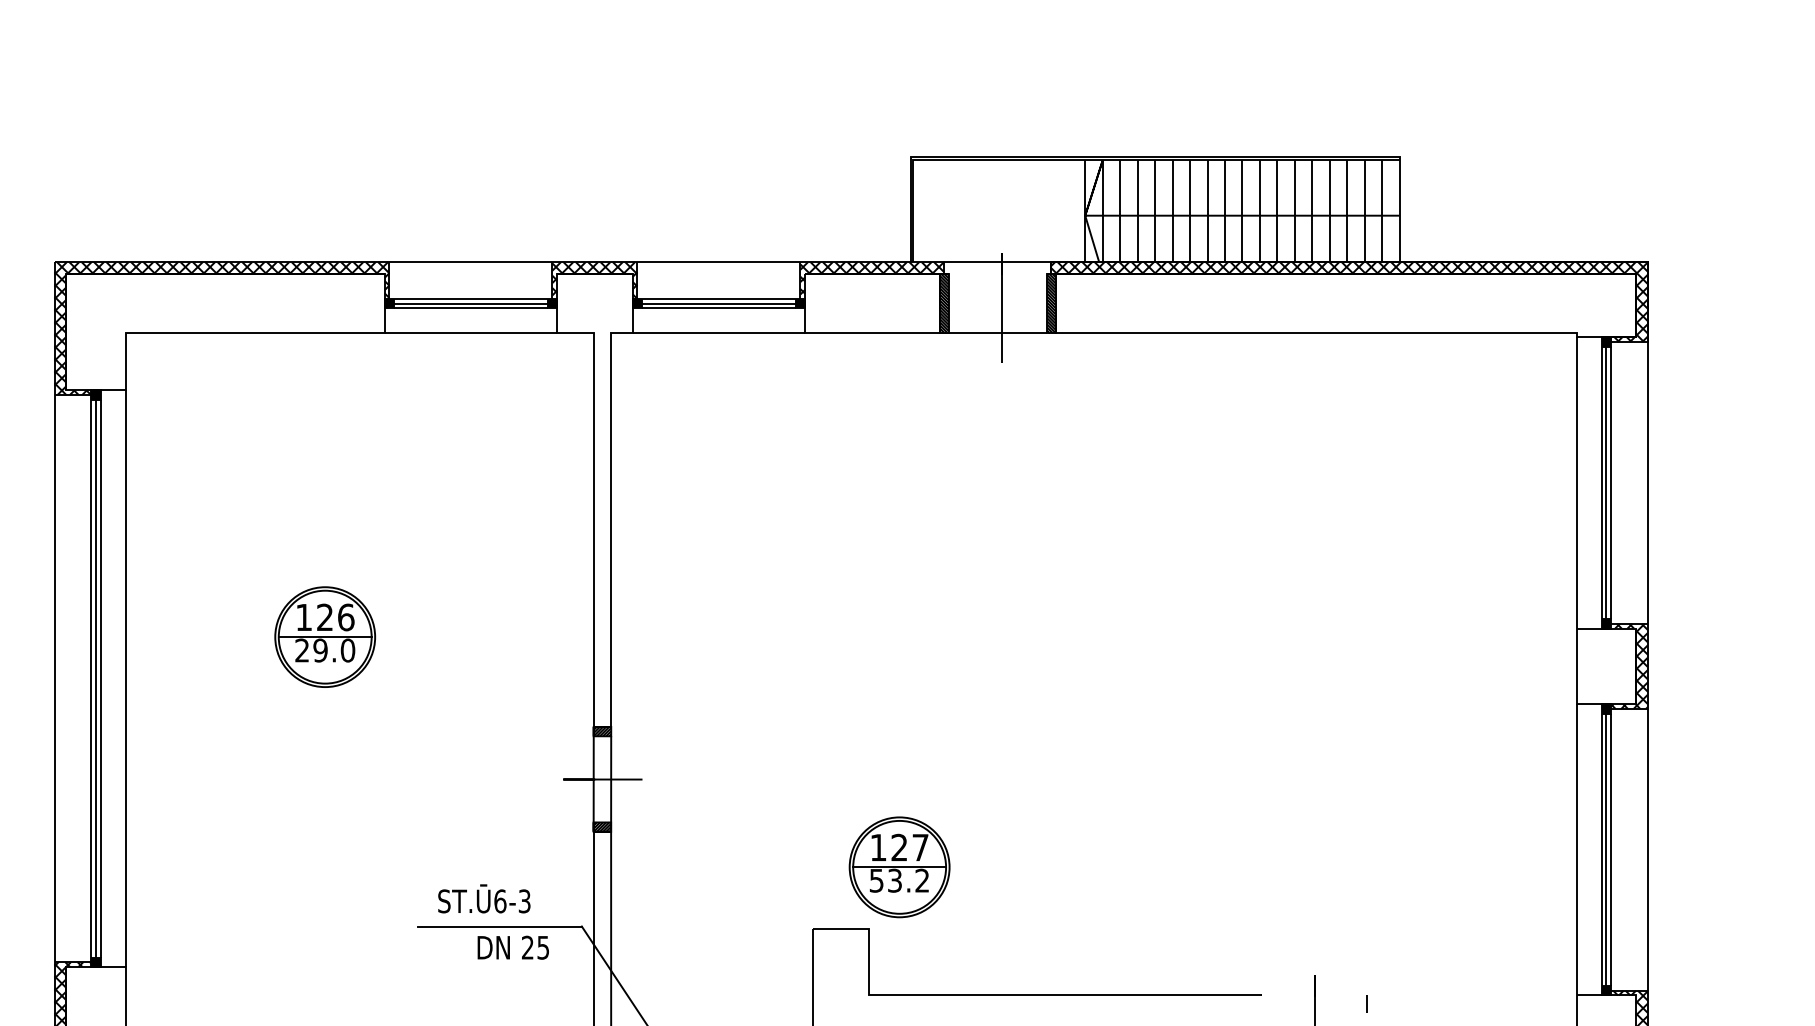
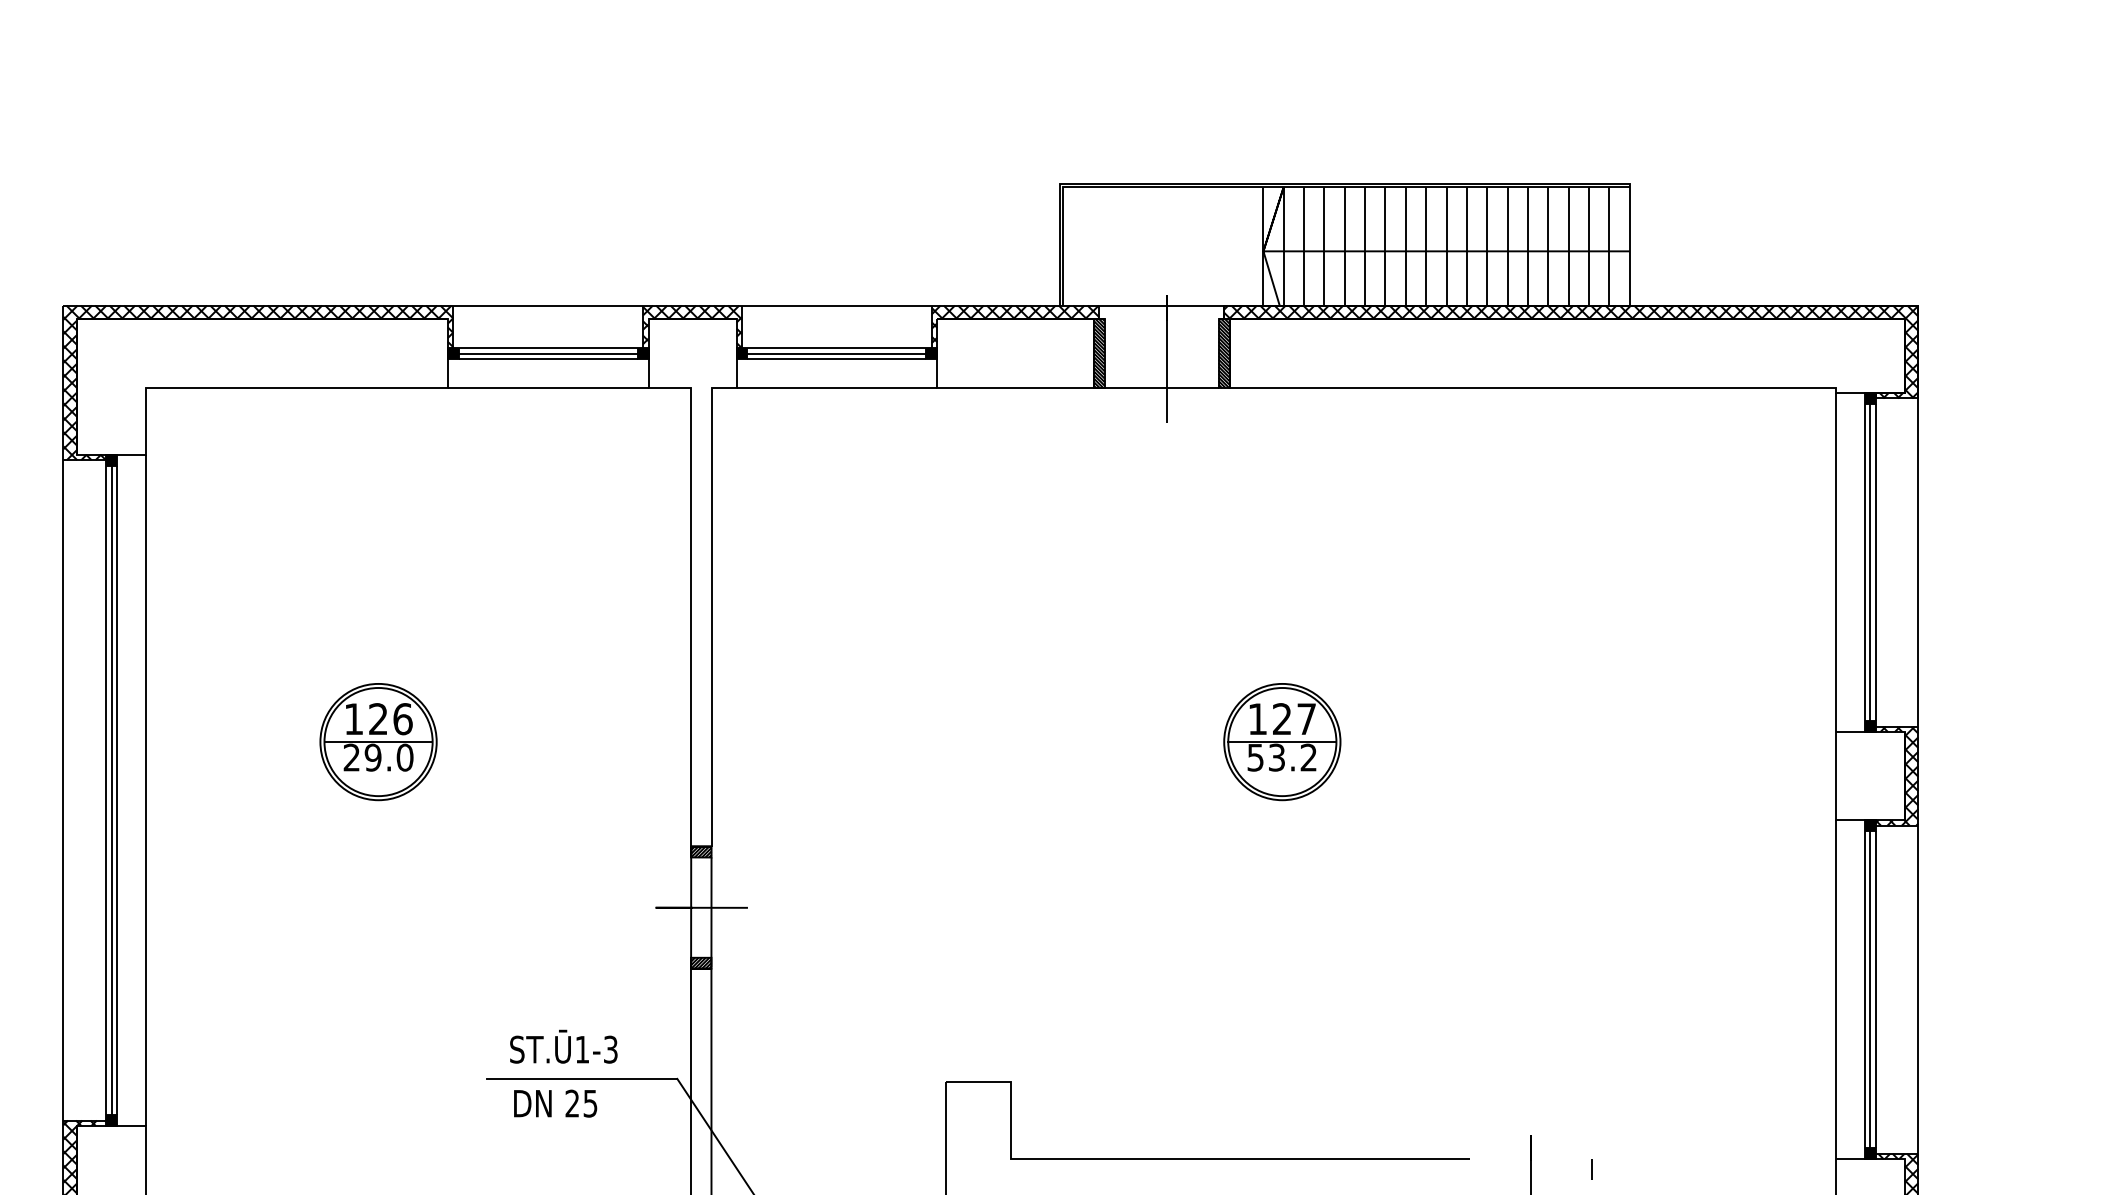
part: (899, 867) -> (1282, 742), moved
text: (500, 901) -> (582, 1049), ST.Ū6-3 -> ST.Ū1-3
text: (513, 947) -> (555, 1103), moved

